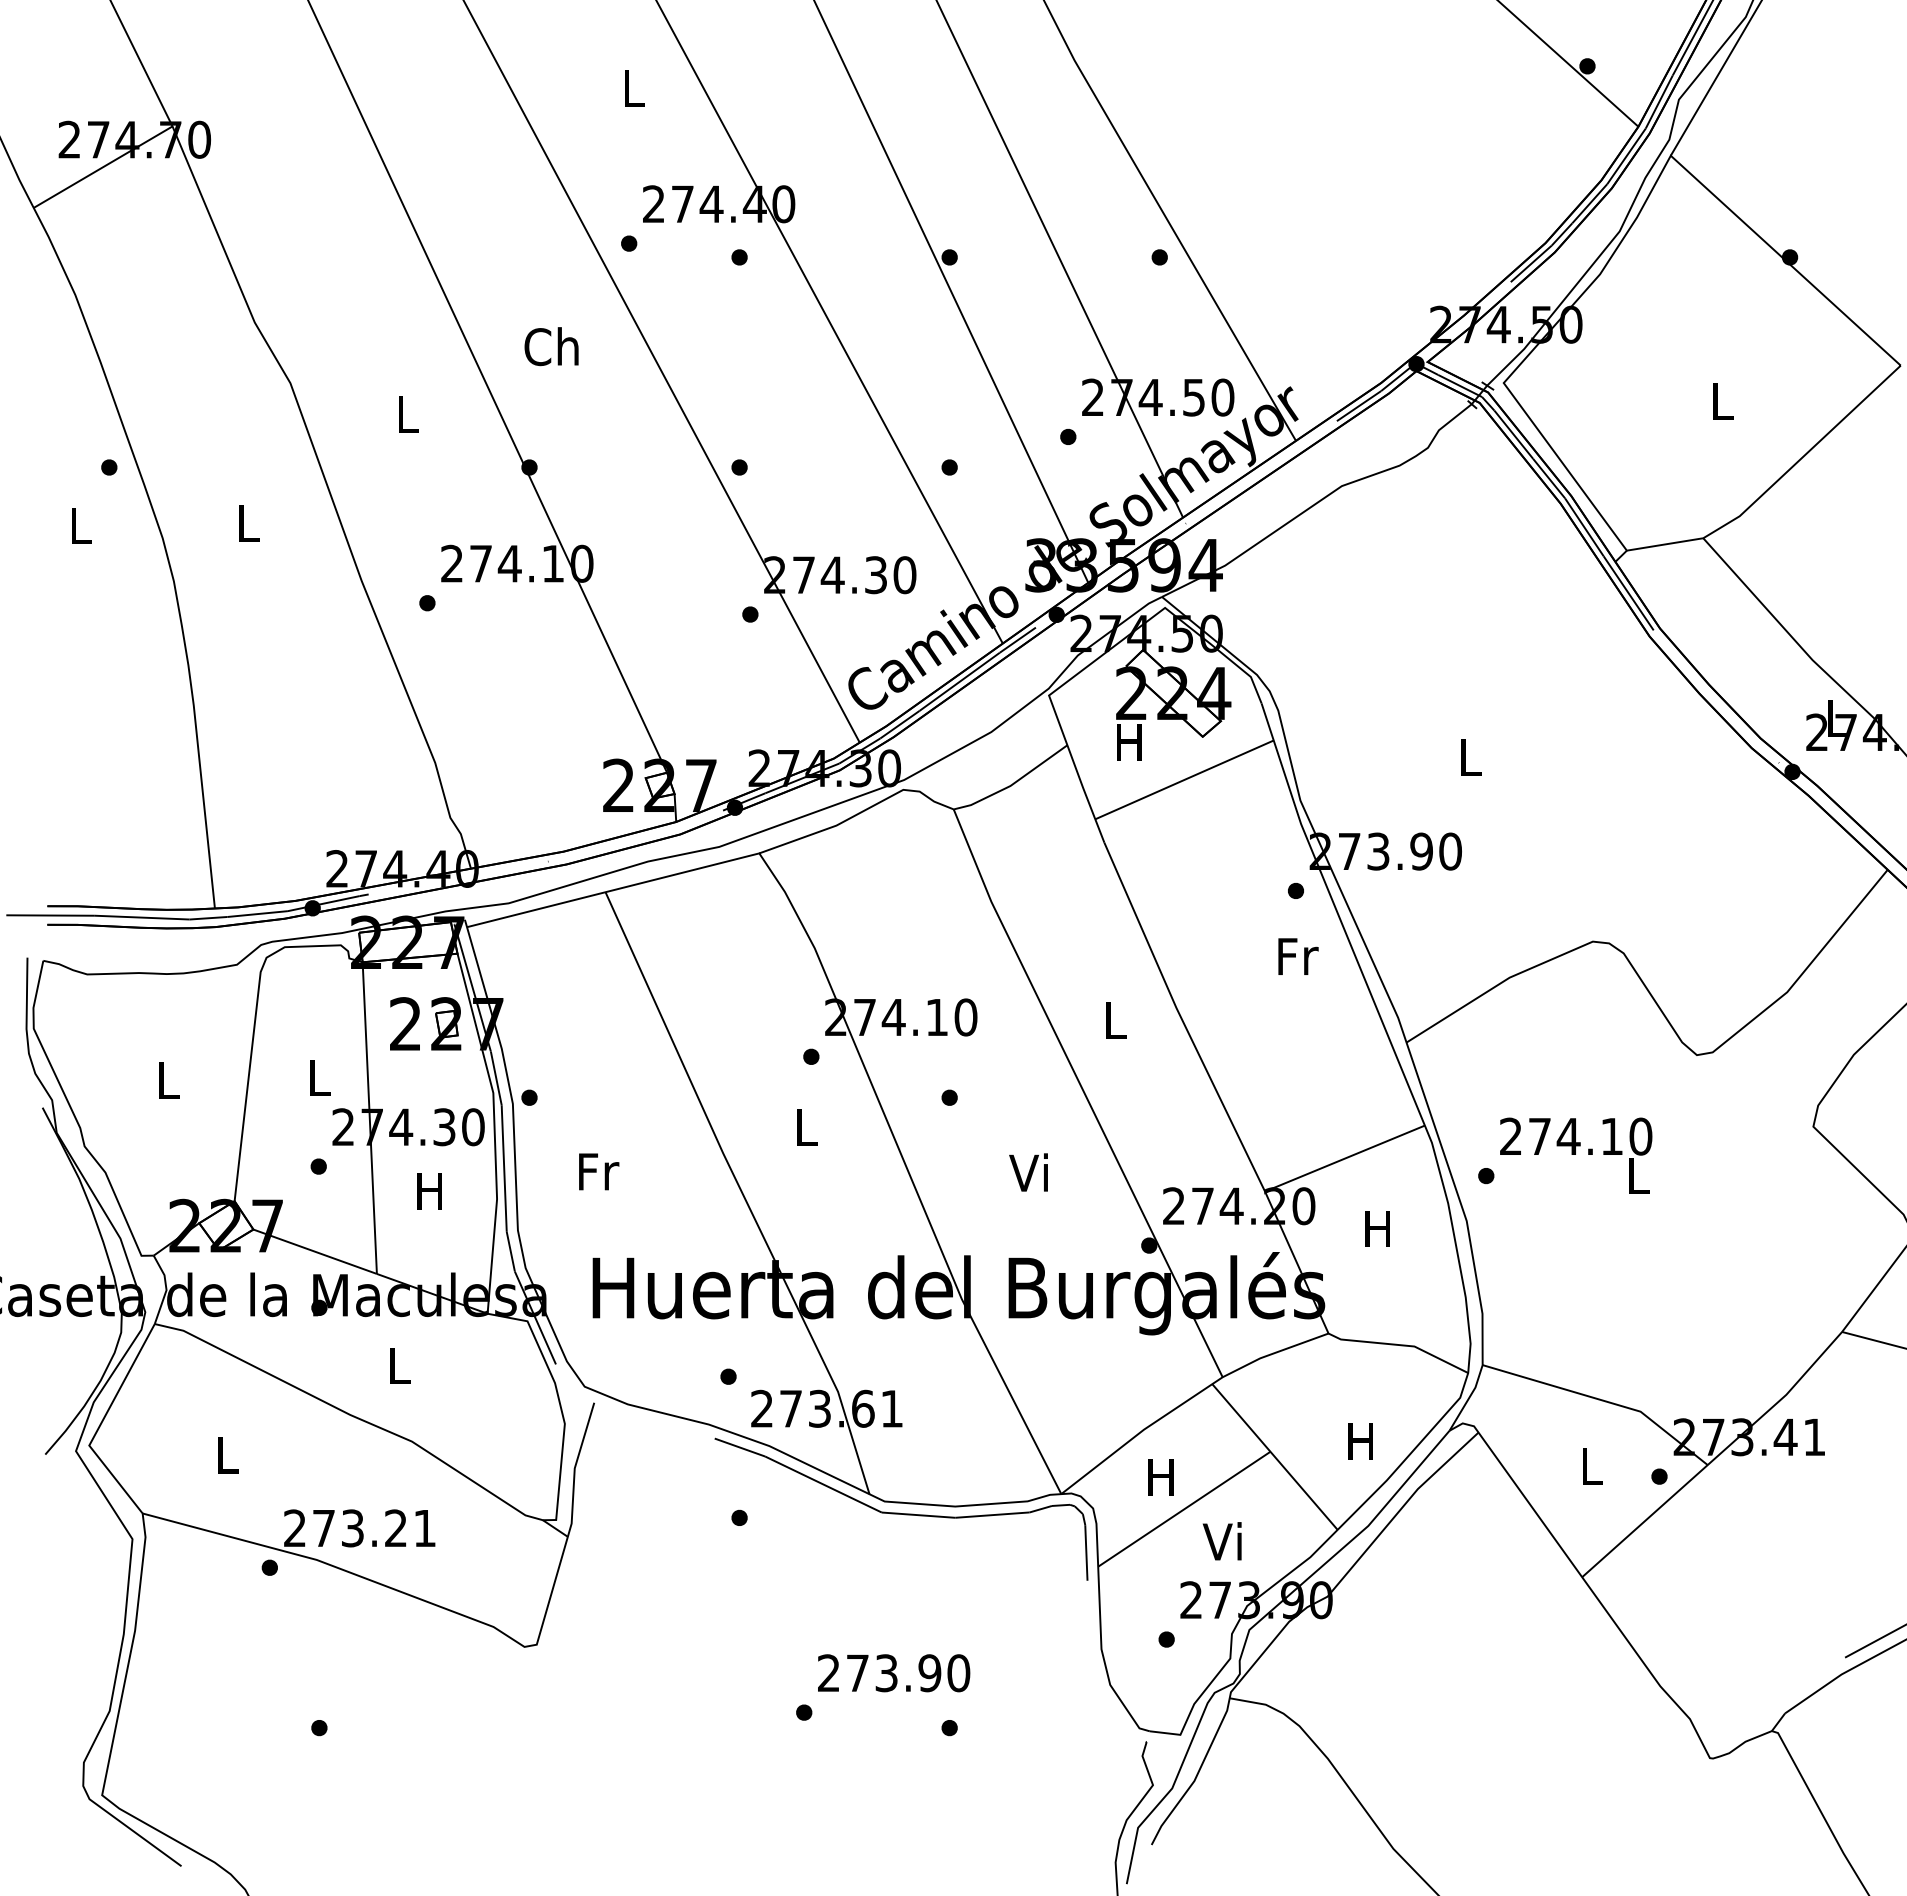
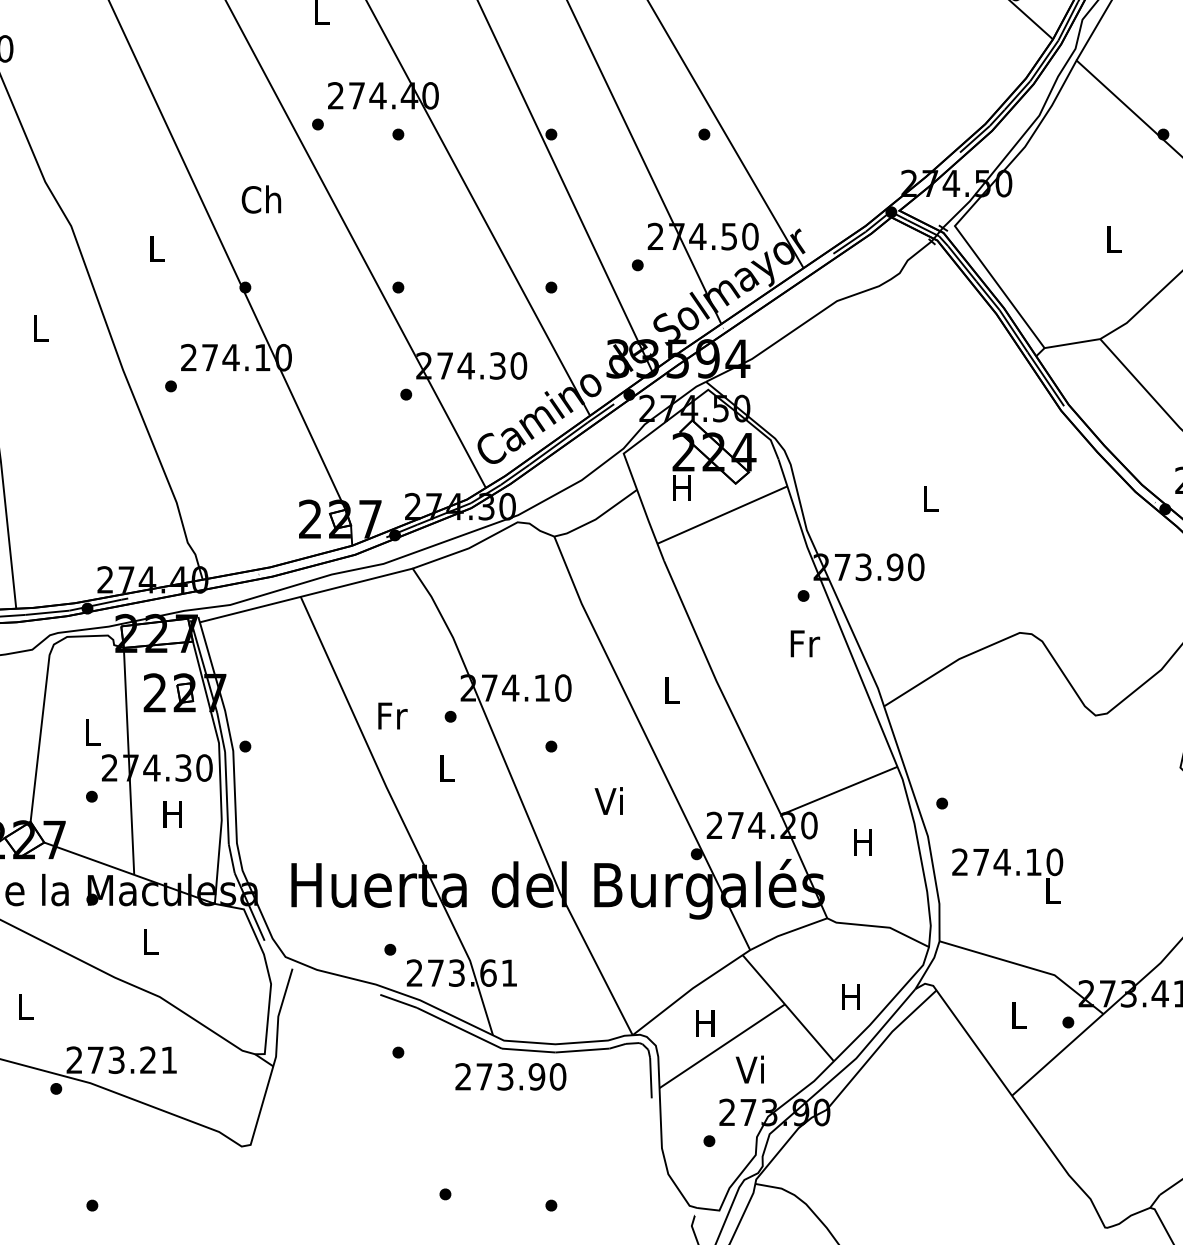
text: (1576, 1155) -> (1007, 876), moved
text: (599, 1171) -> (393, 715), moved
text: (894, 1673) -> (511, 1077), moved

